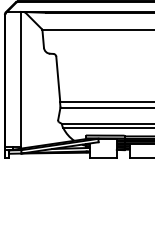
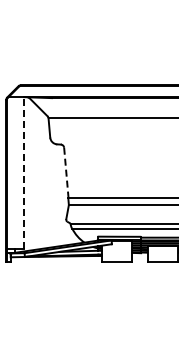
line: (21, 78) -> (24, 172), solid -> dashed
line: (58, 79) -> (66, 173), solid -> dashed

